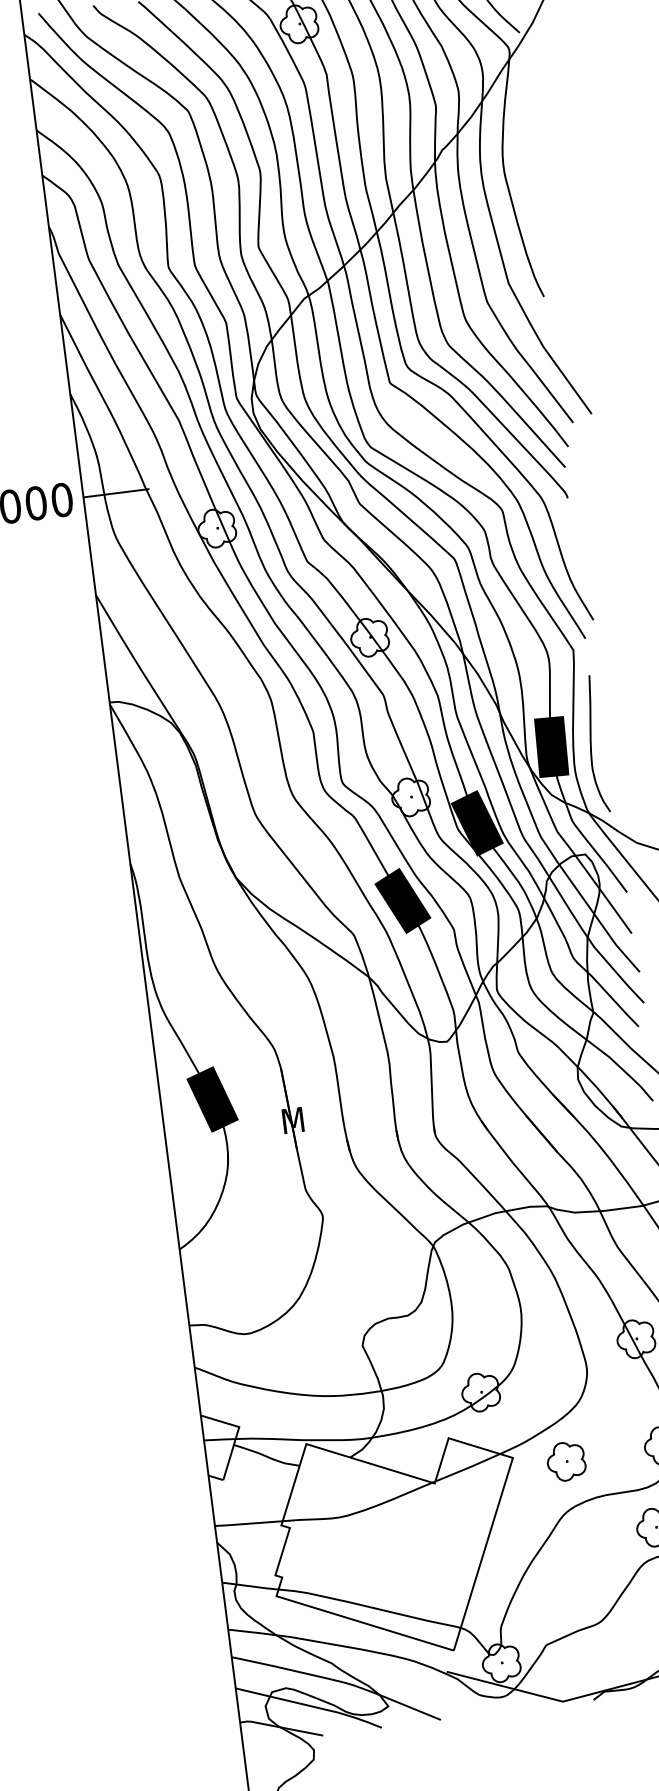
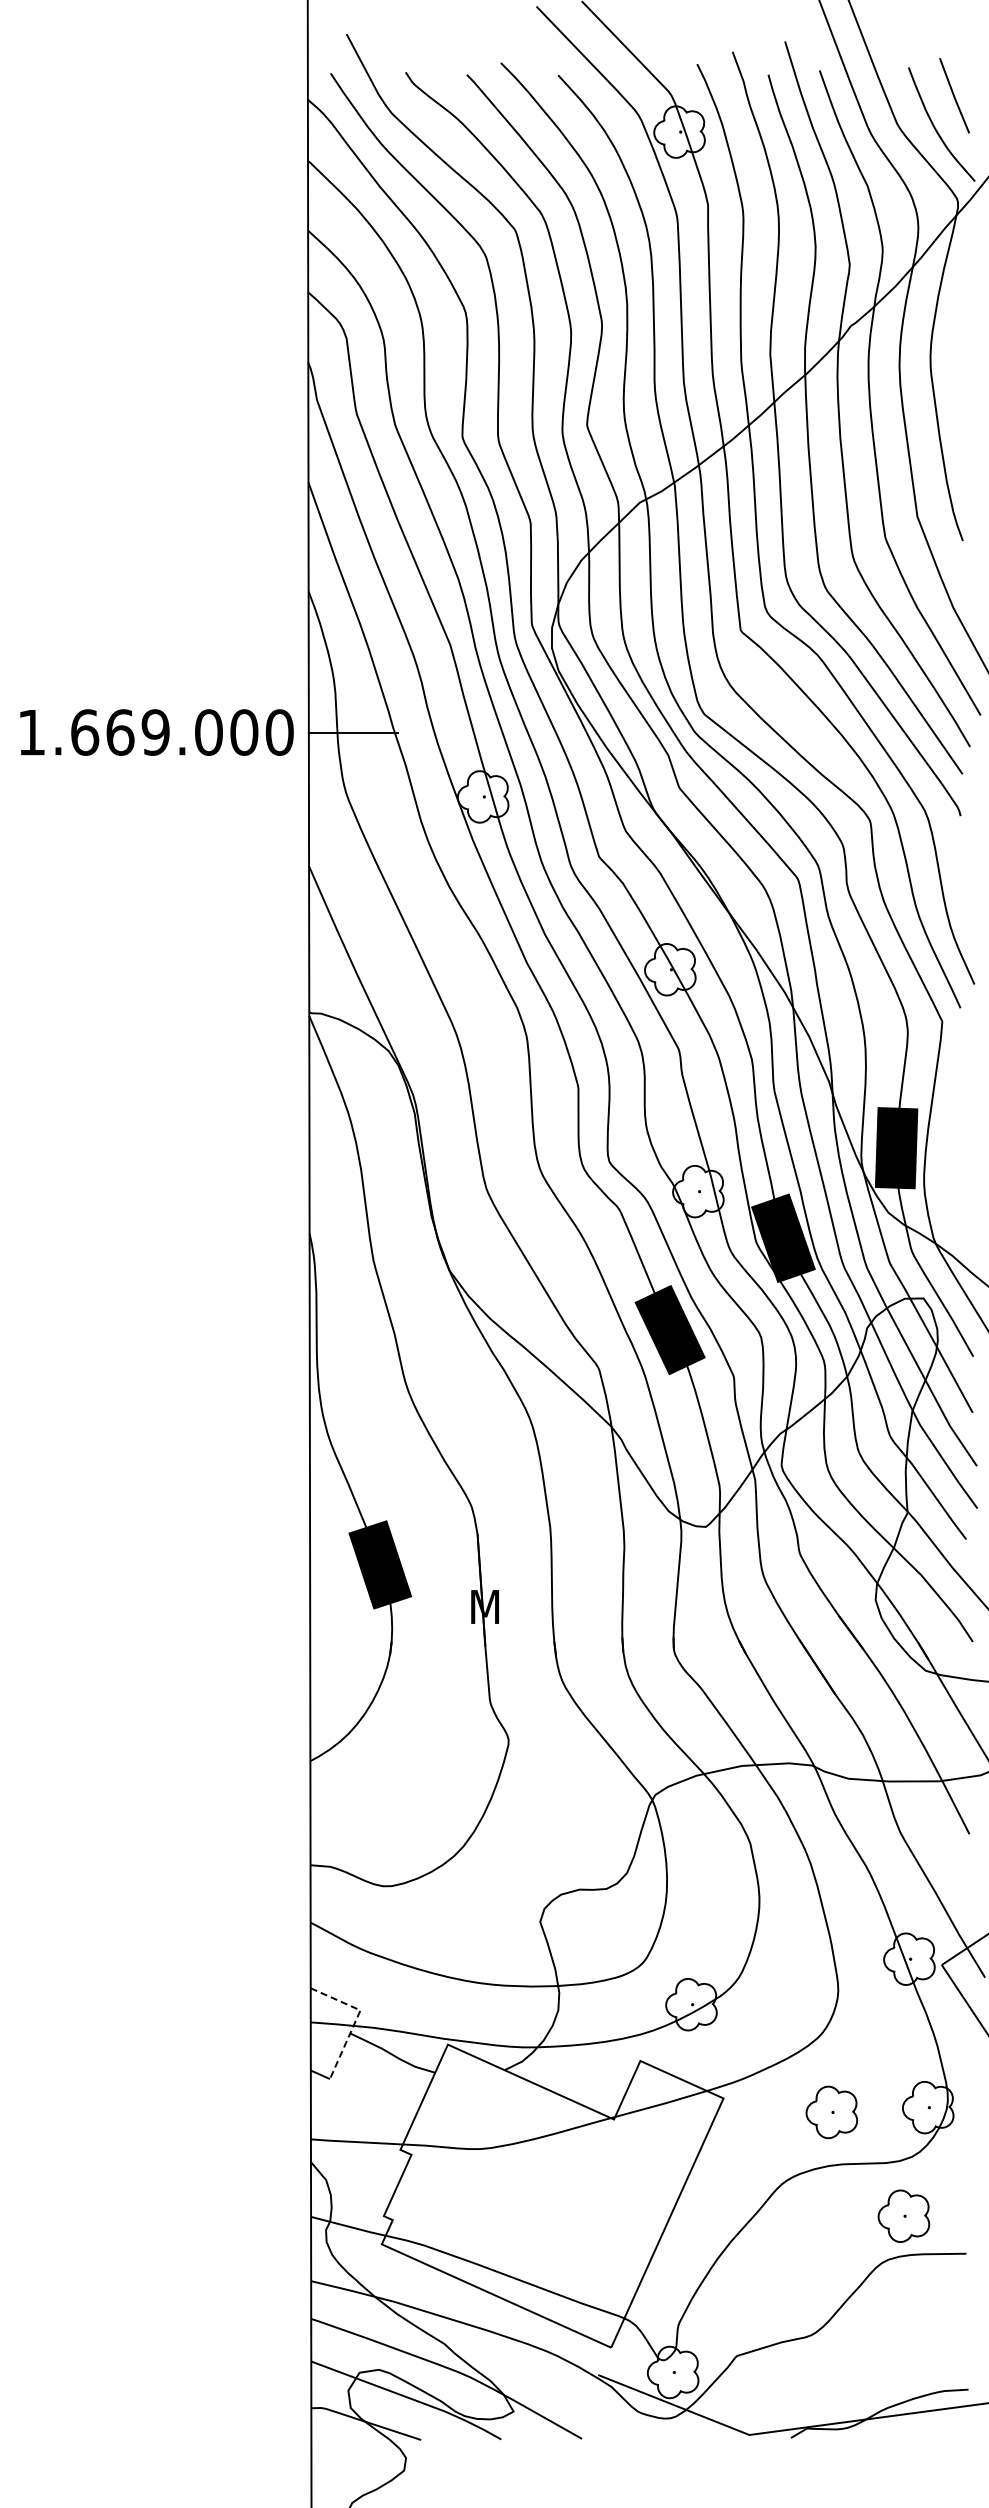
curve: (591, 744) -> (950, 1151), removed
line: (237, 1434) -> (356, 2019), solid -> dashed
part: (566, 1461) -> (831, 2112), moved

